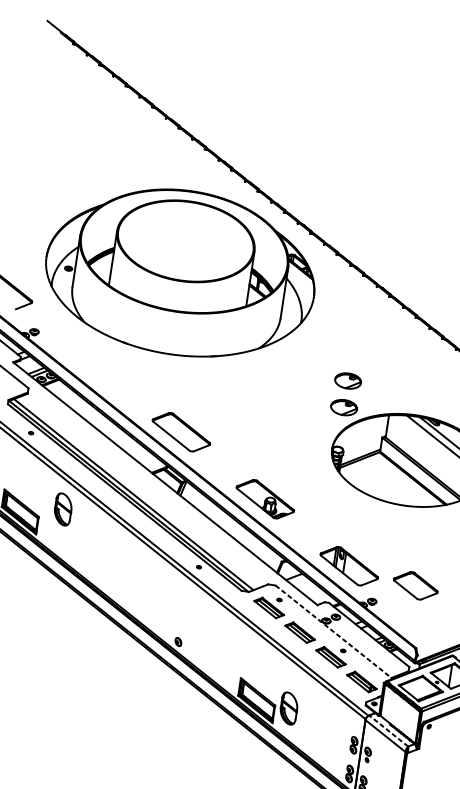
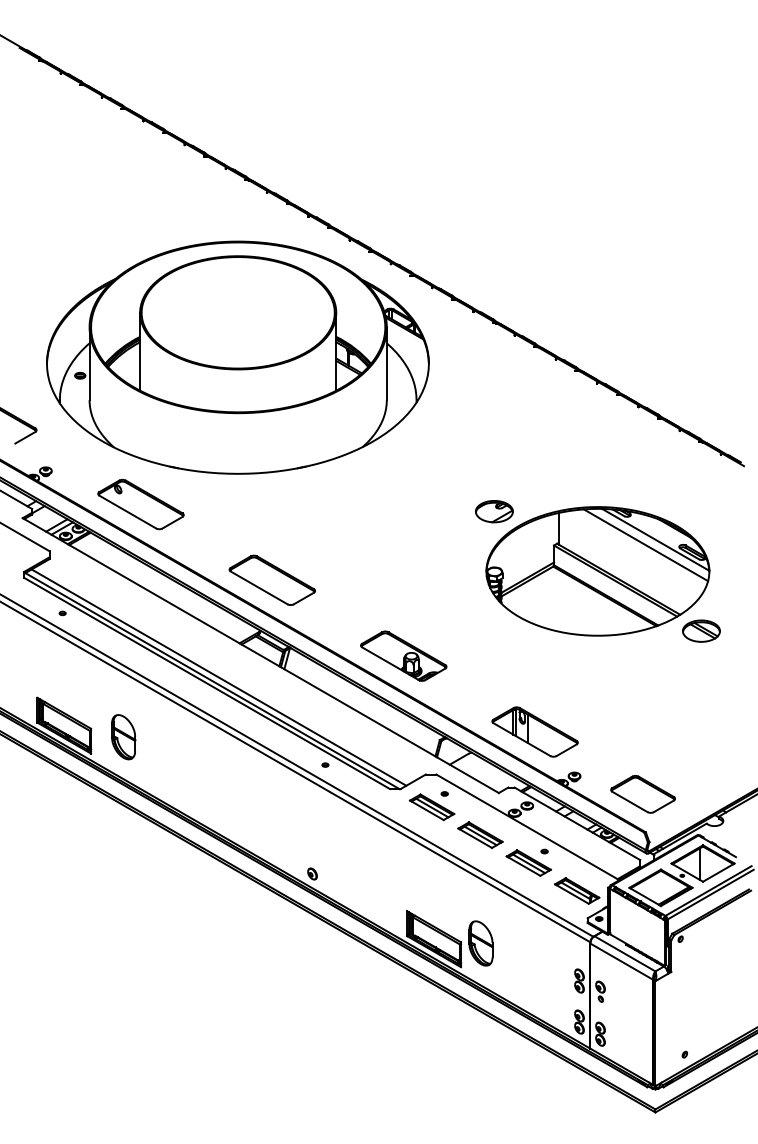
part: (97, 365) -> (140, 504), added
part: (348, 380) -> (494, 473), removed
part: (63, 509) -> (123, 737), moved
part: (415, 585) -> (642, 794), moved
line: (333, 632) -> (527, 827), dashed -> solid
line: (388, 730) -> (624, 953), dashed -> solid

